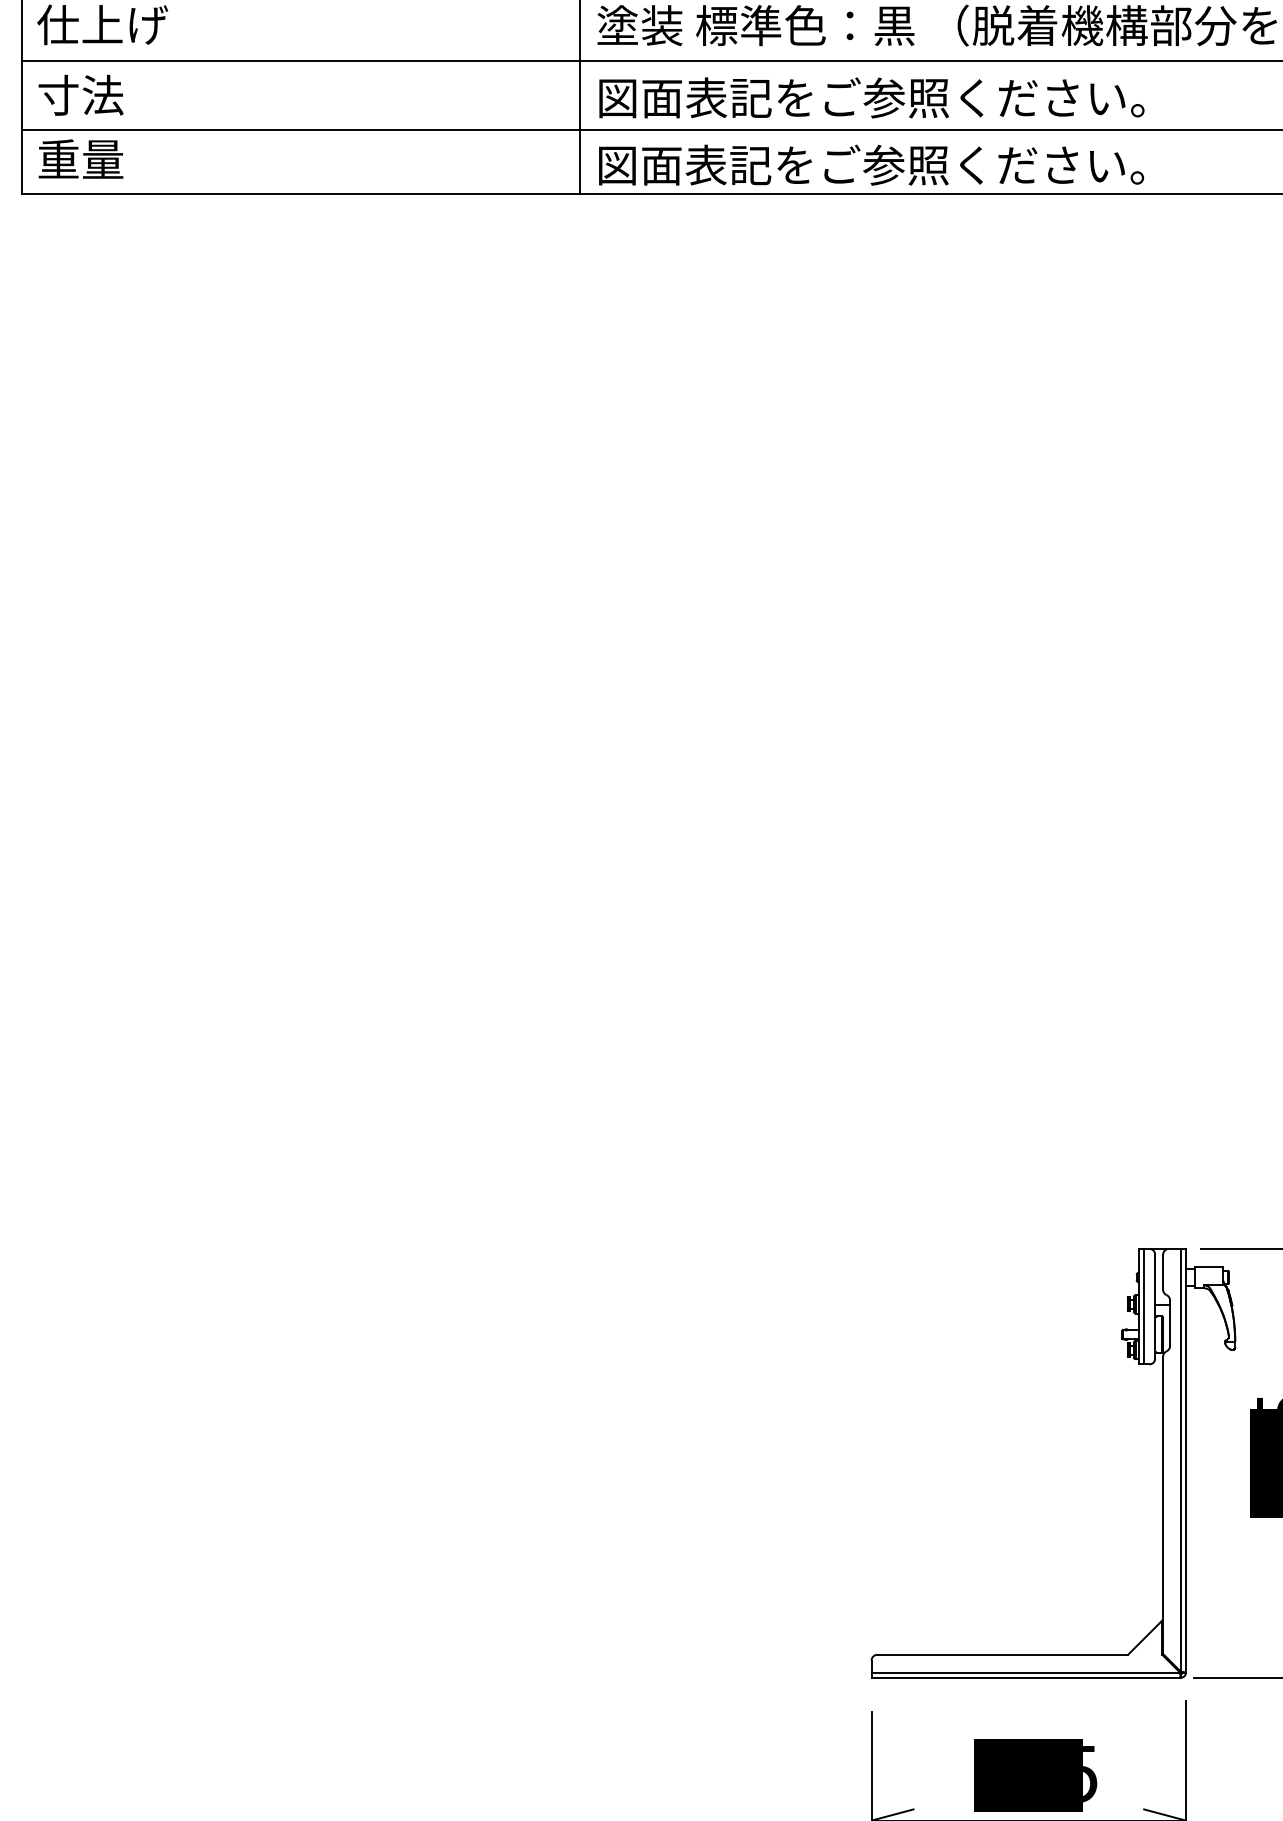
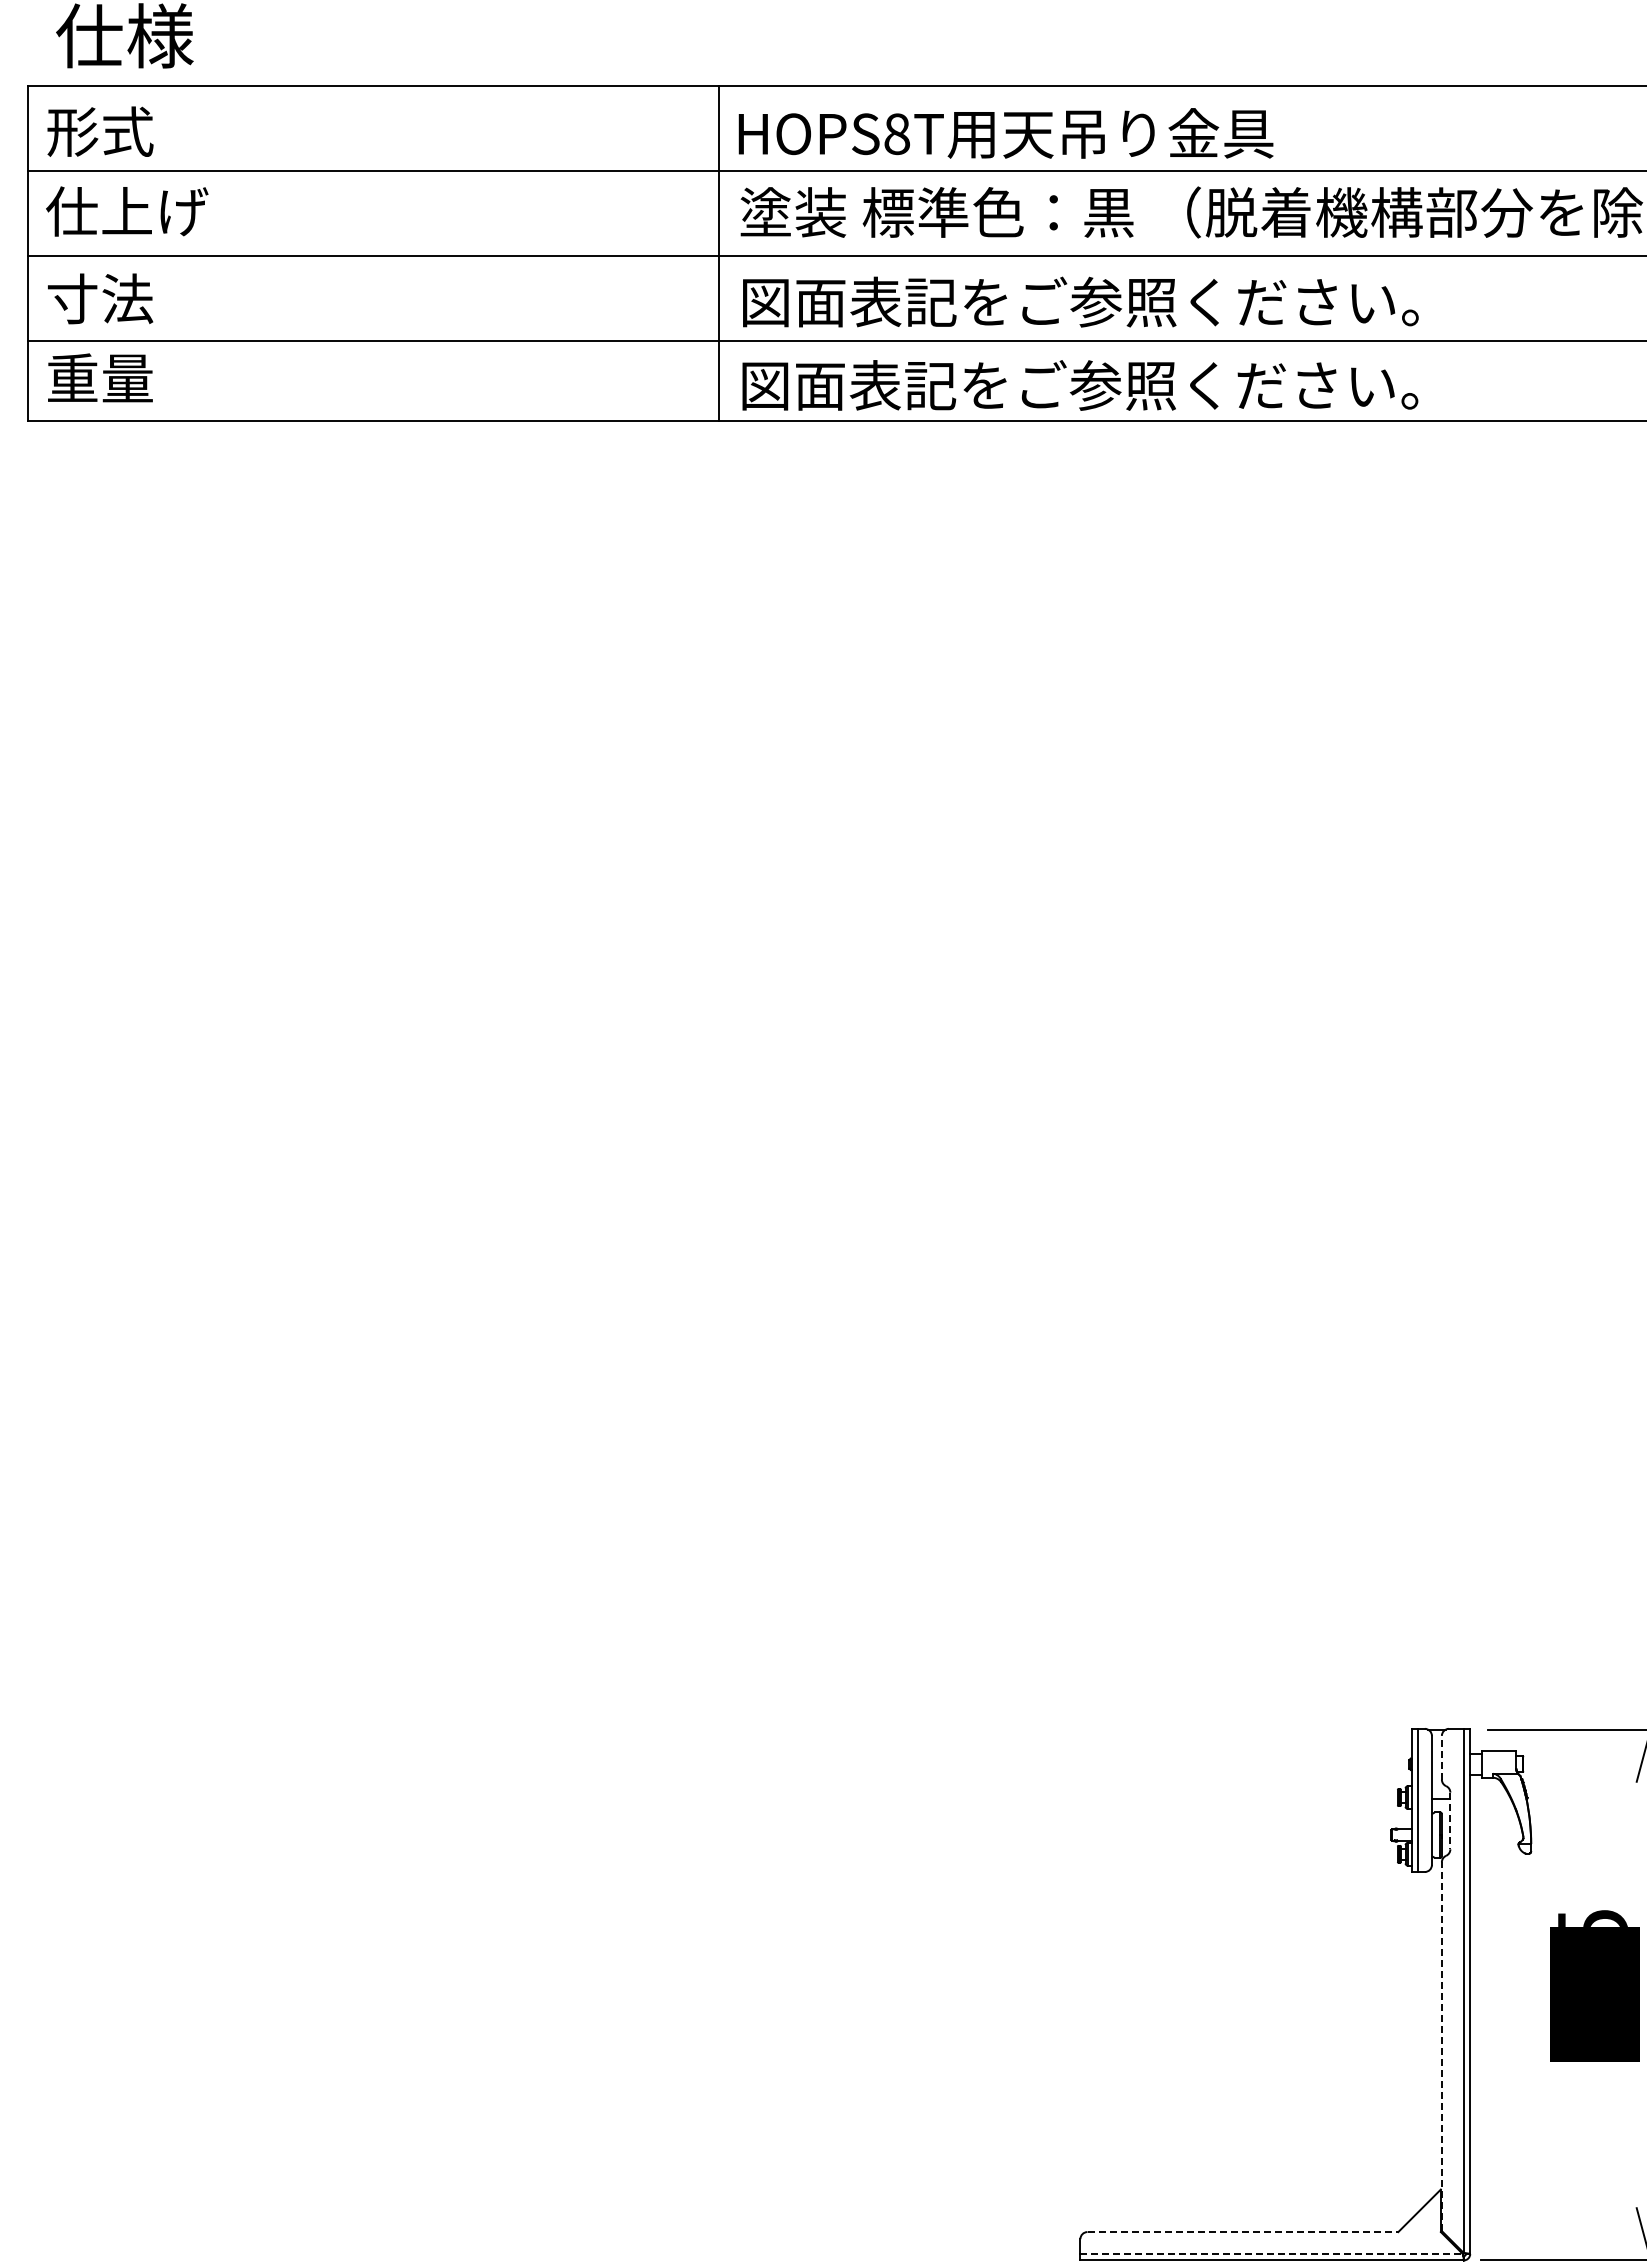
line: (1162, 1272) -> (1441, 1757), solid -> dashed
line: (1170, 1323) -> (1450, 1821), solid -> dashed
line: (1162, 1505) -> (1441, 2046), solid -> dashed
line: (1003, 1655) -> (1243, 2232), solid -> dashed
line: (1026, 1672) -> (1272, 2254), solid -> dashed

